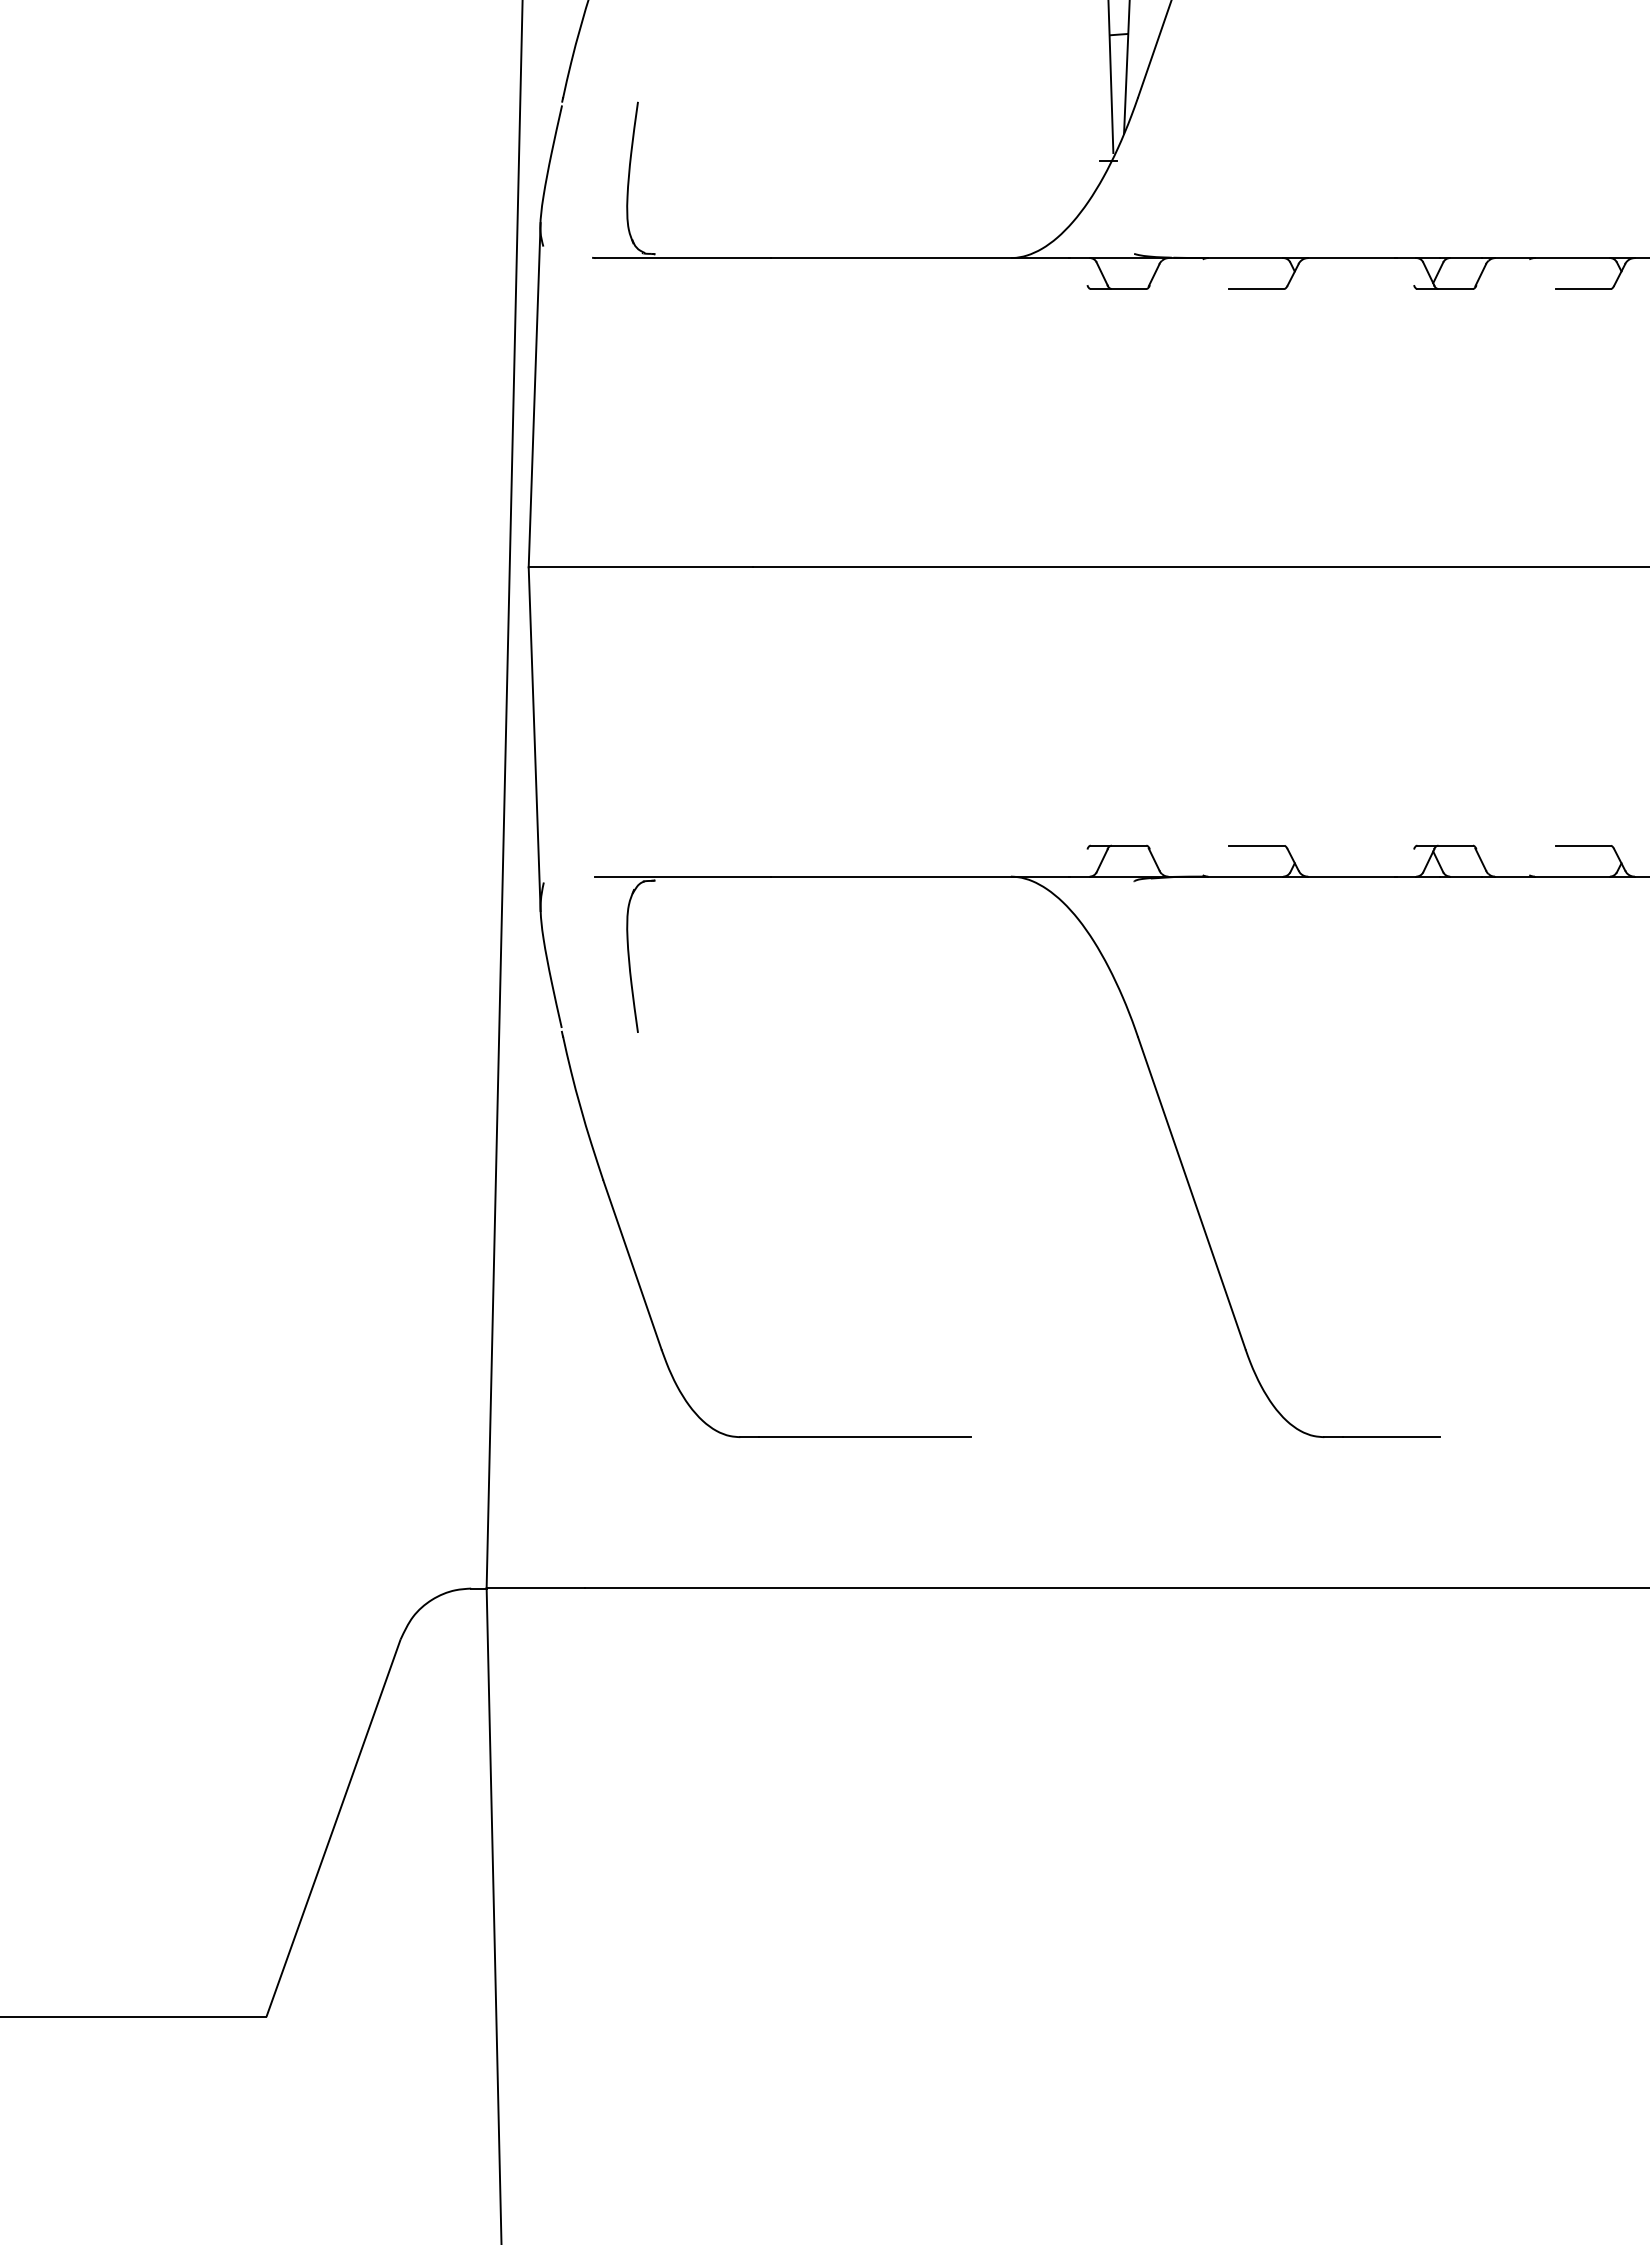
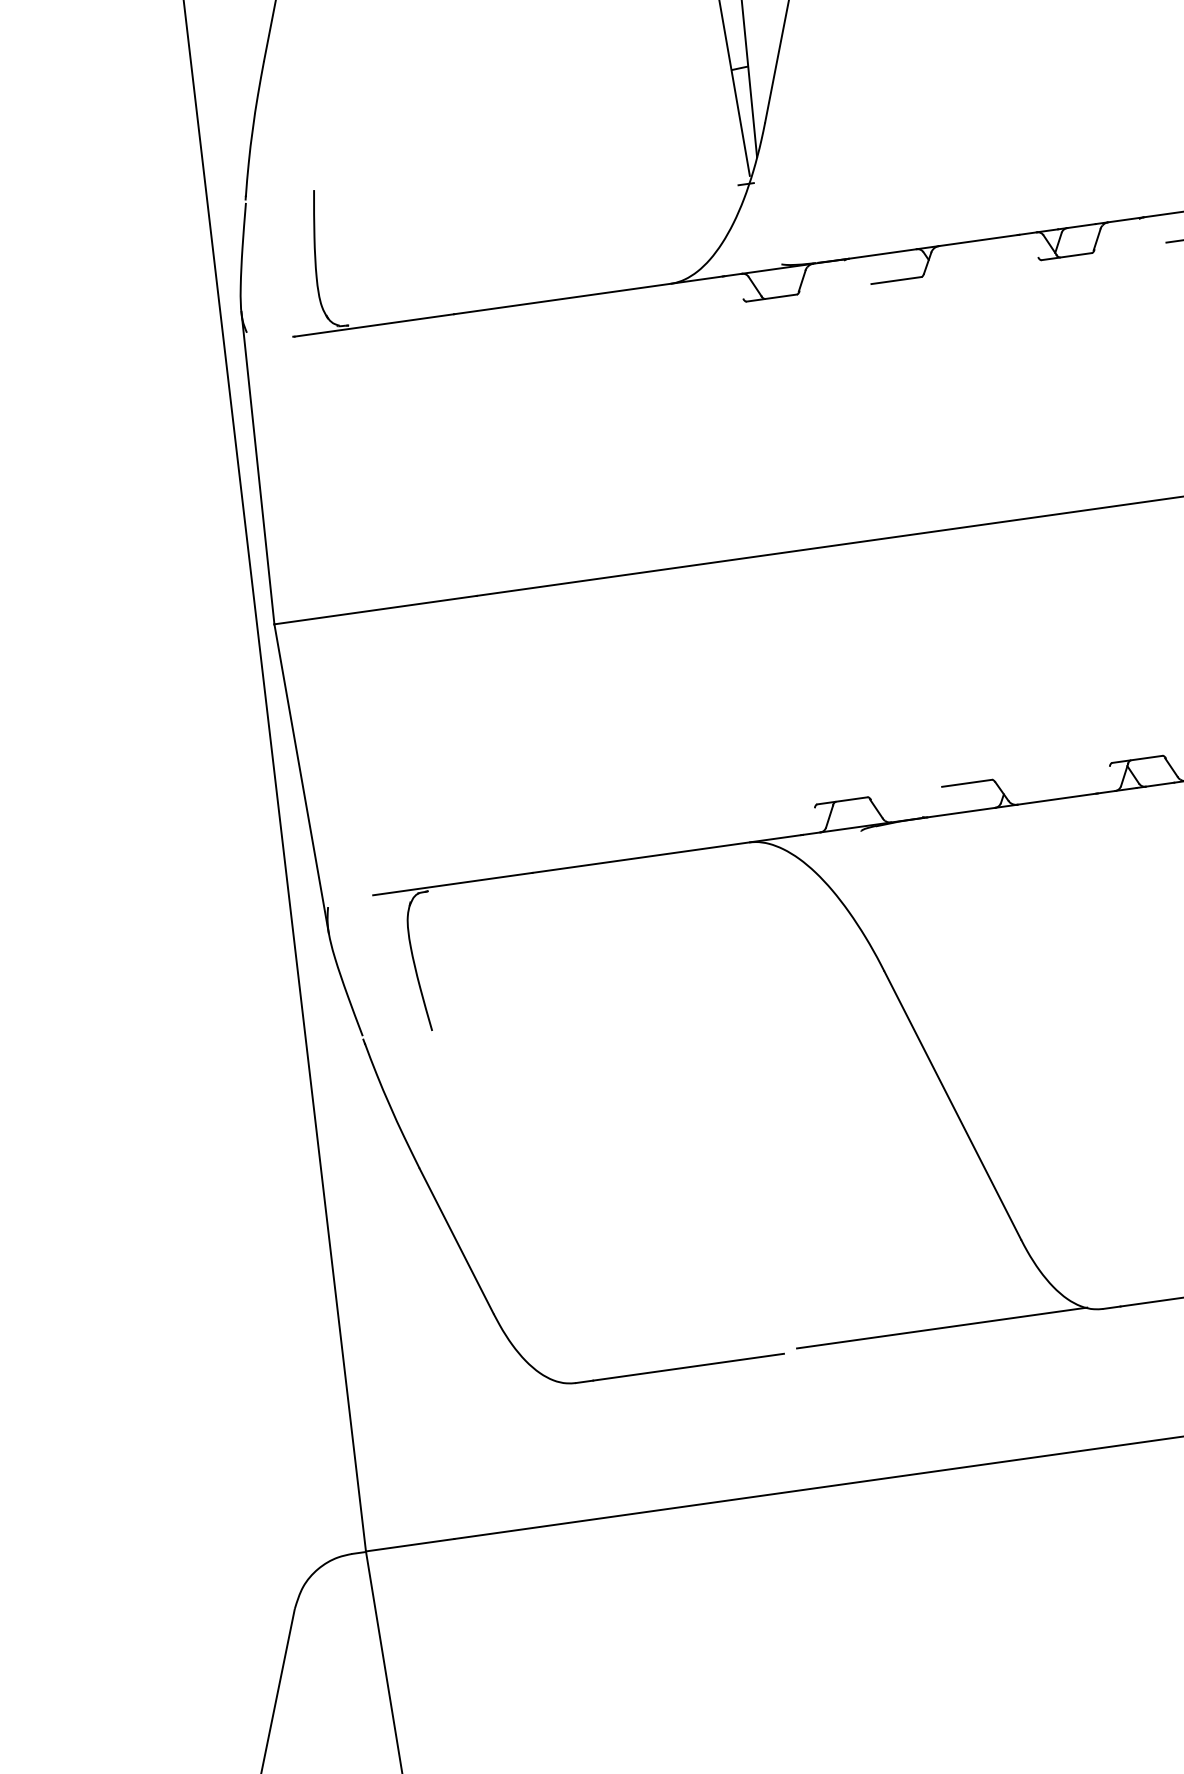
line: (1146, 1433) -> (942, 1328), added

